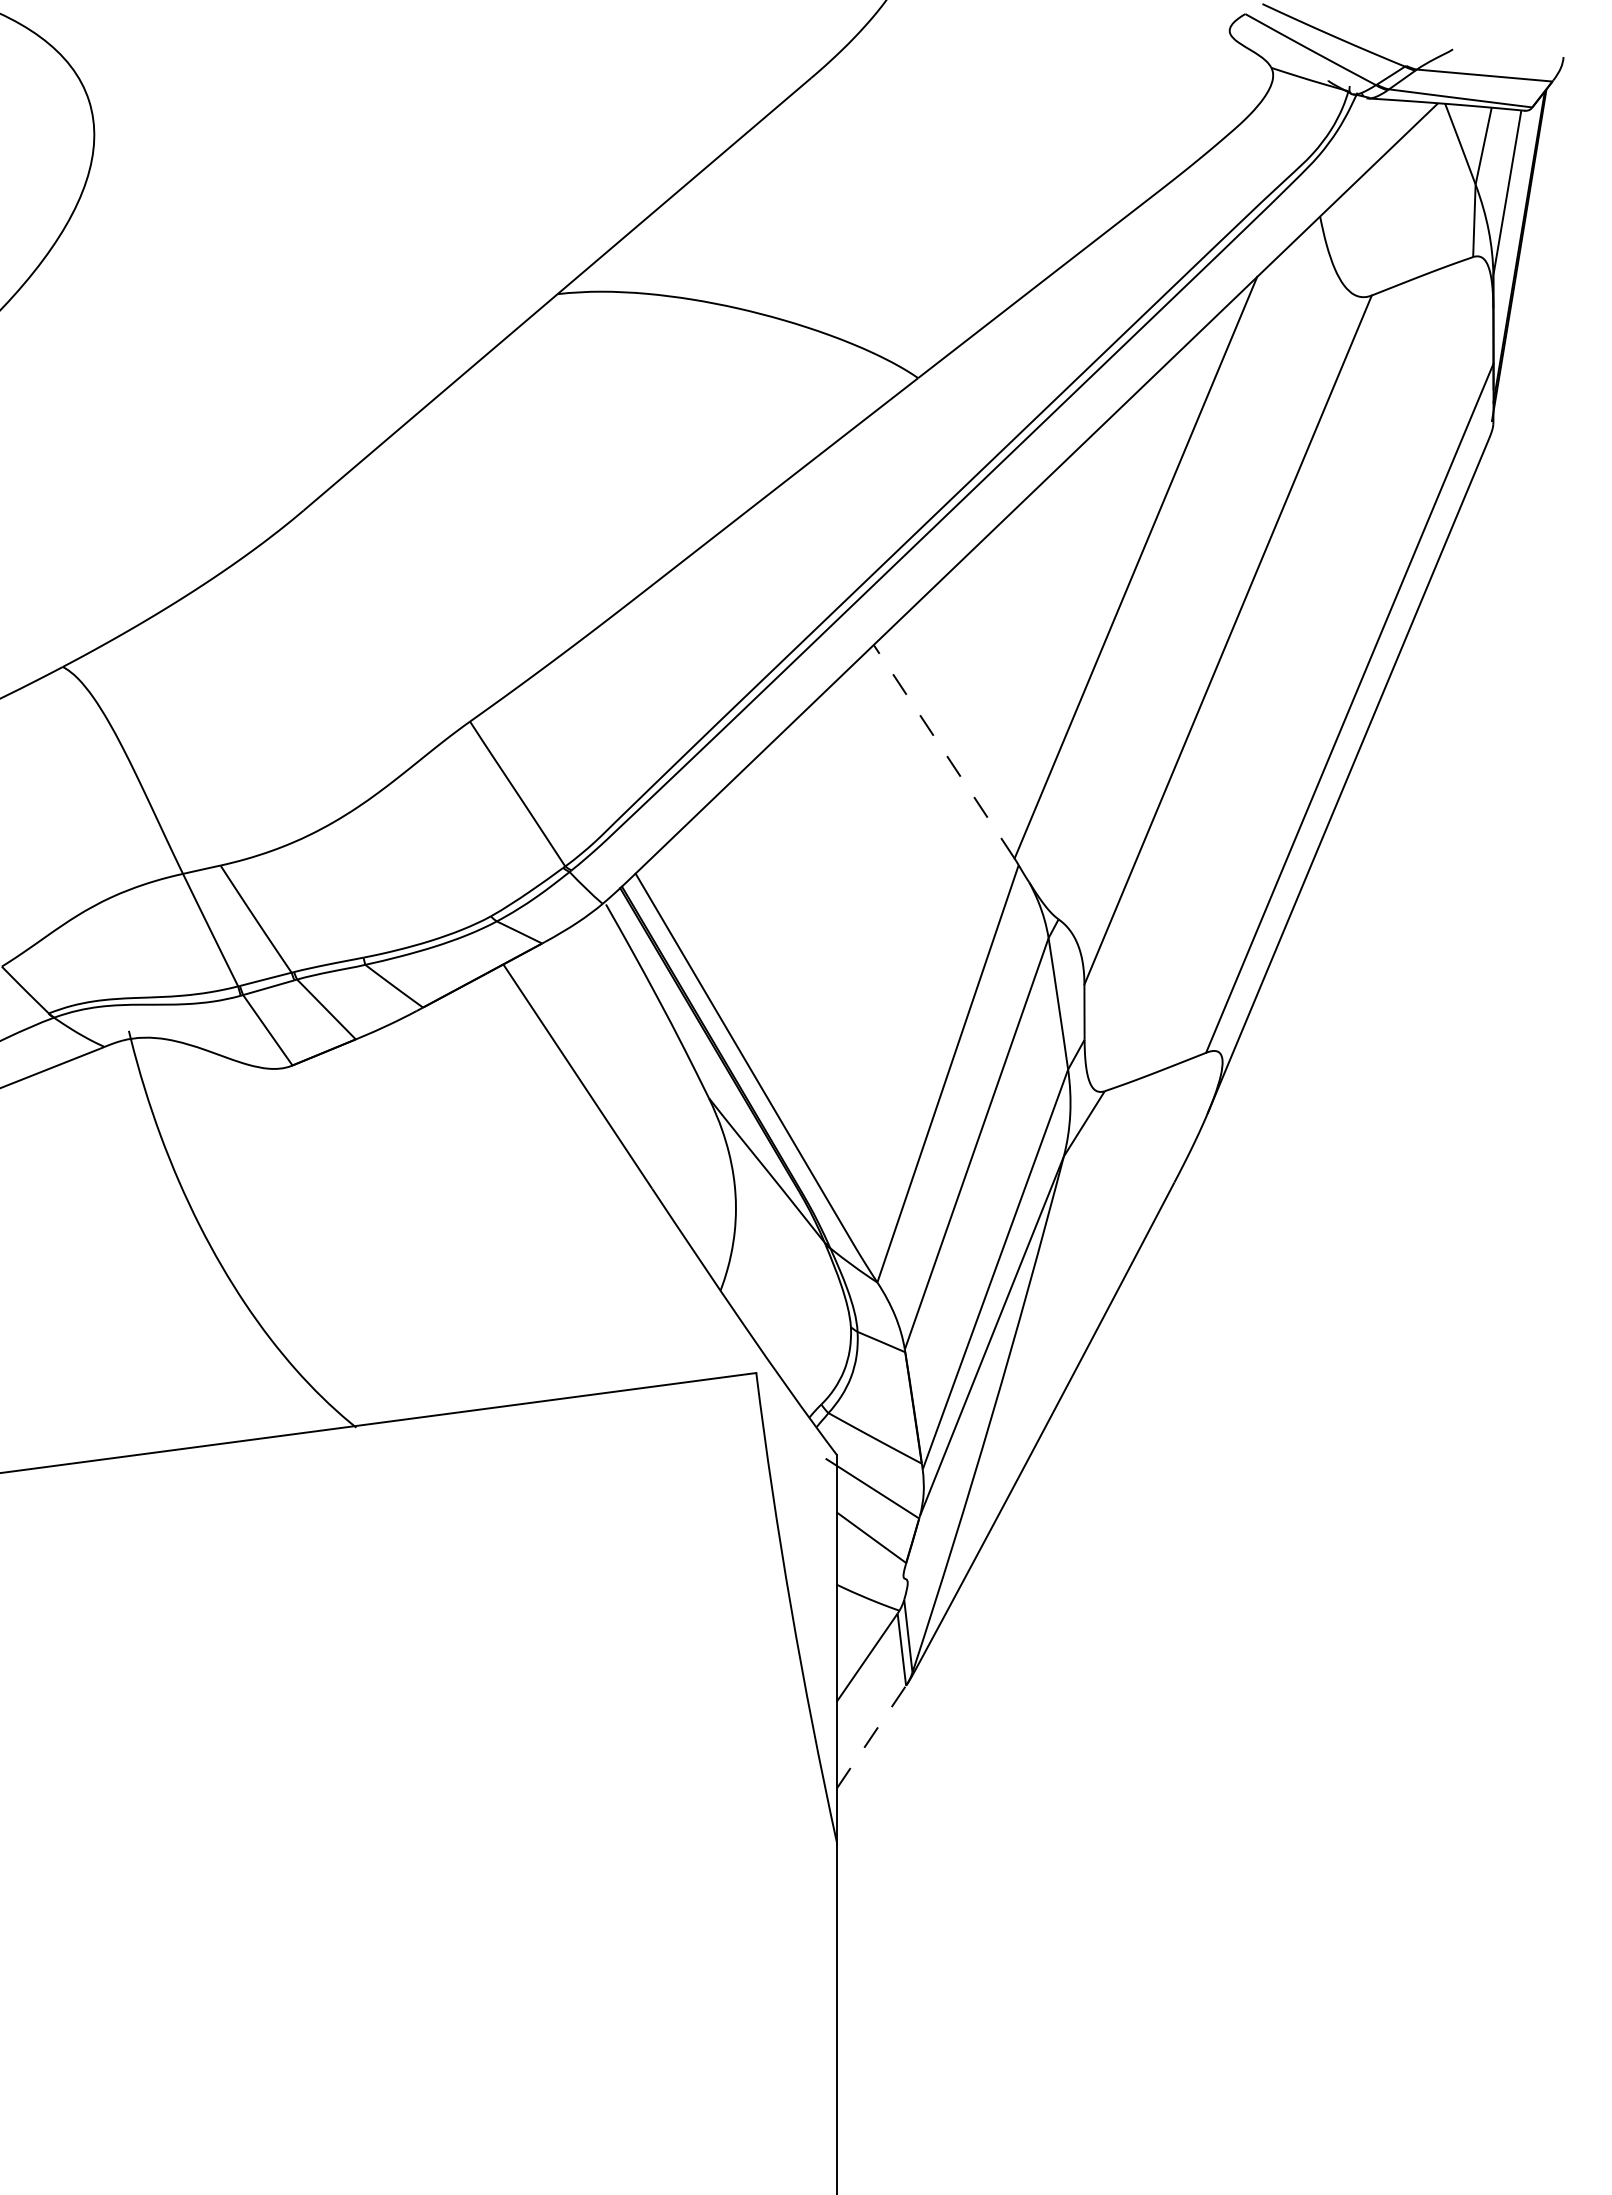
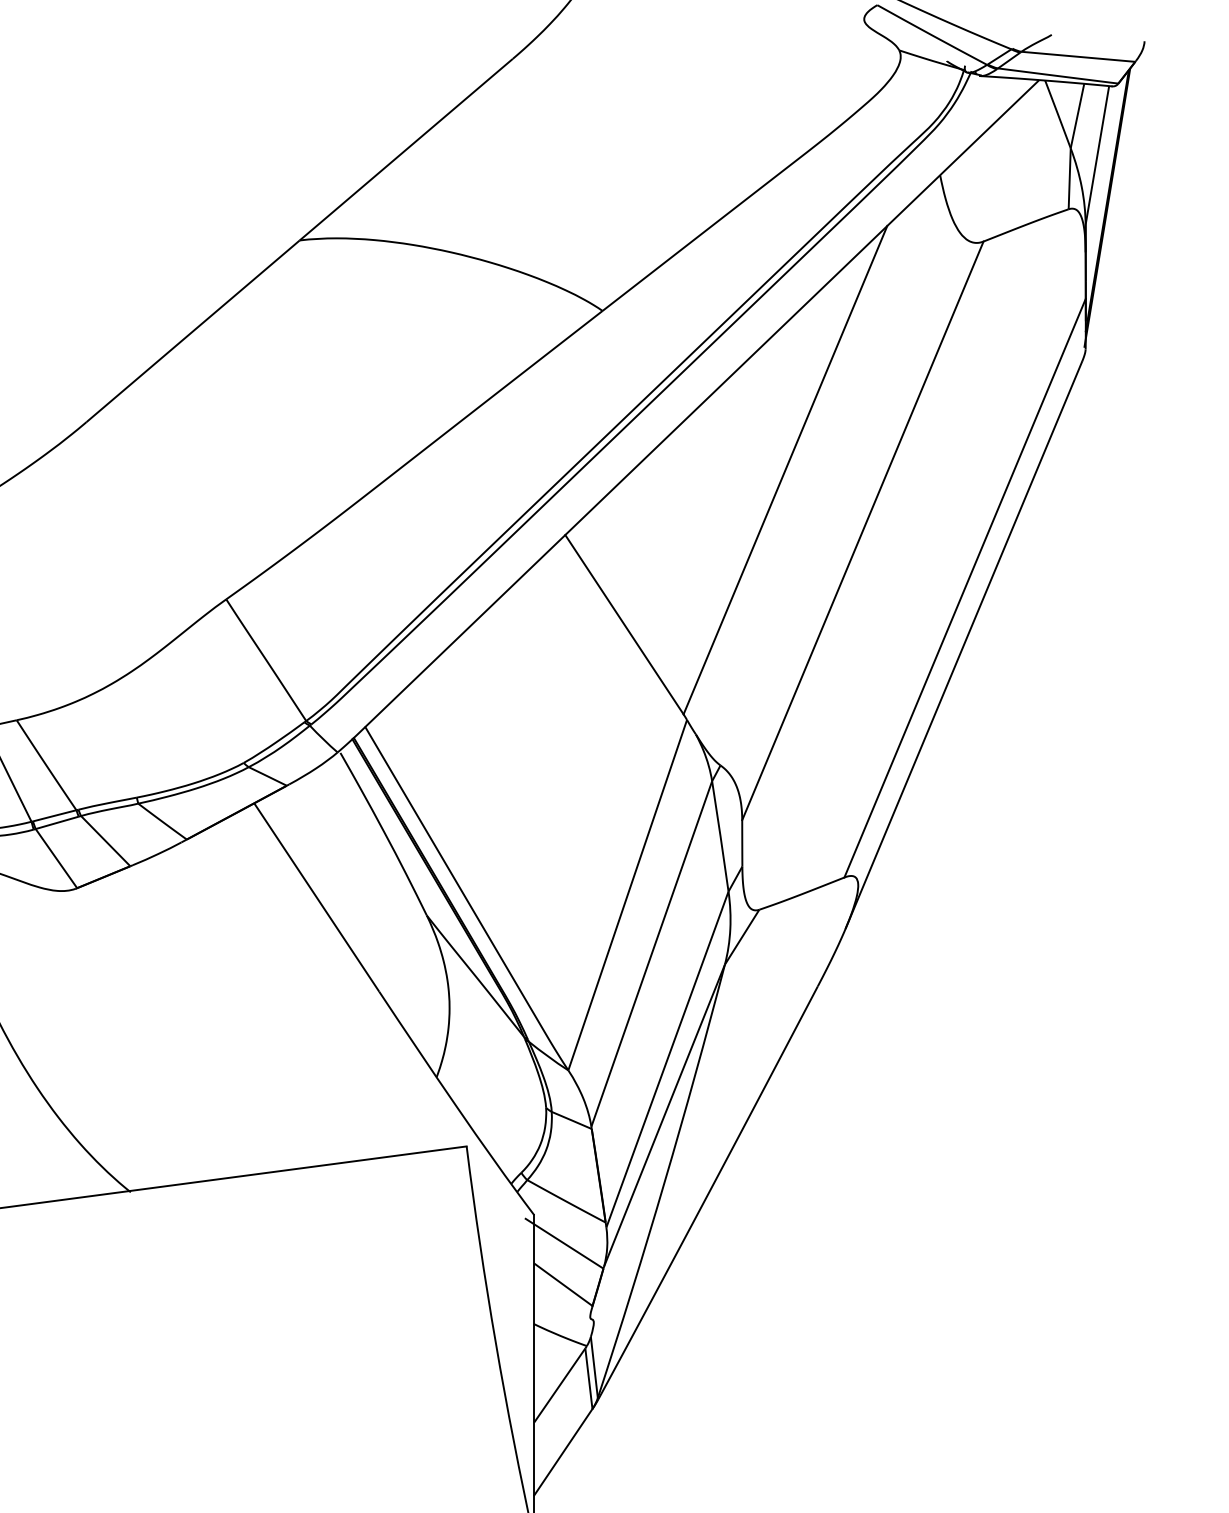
line: (944, 751) -> (624, 624), dashed -> solid
line: (871, 1737) -> (563, 1452), dashed -> solid

